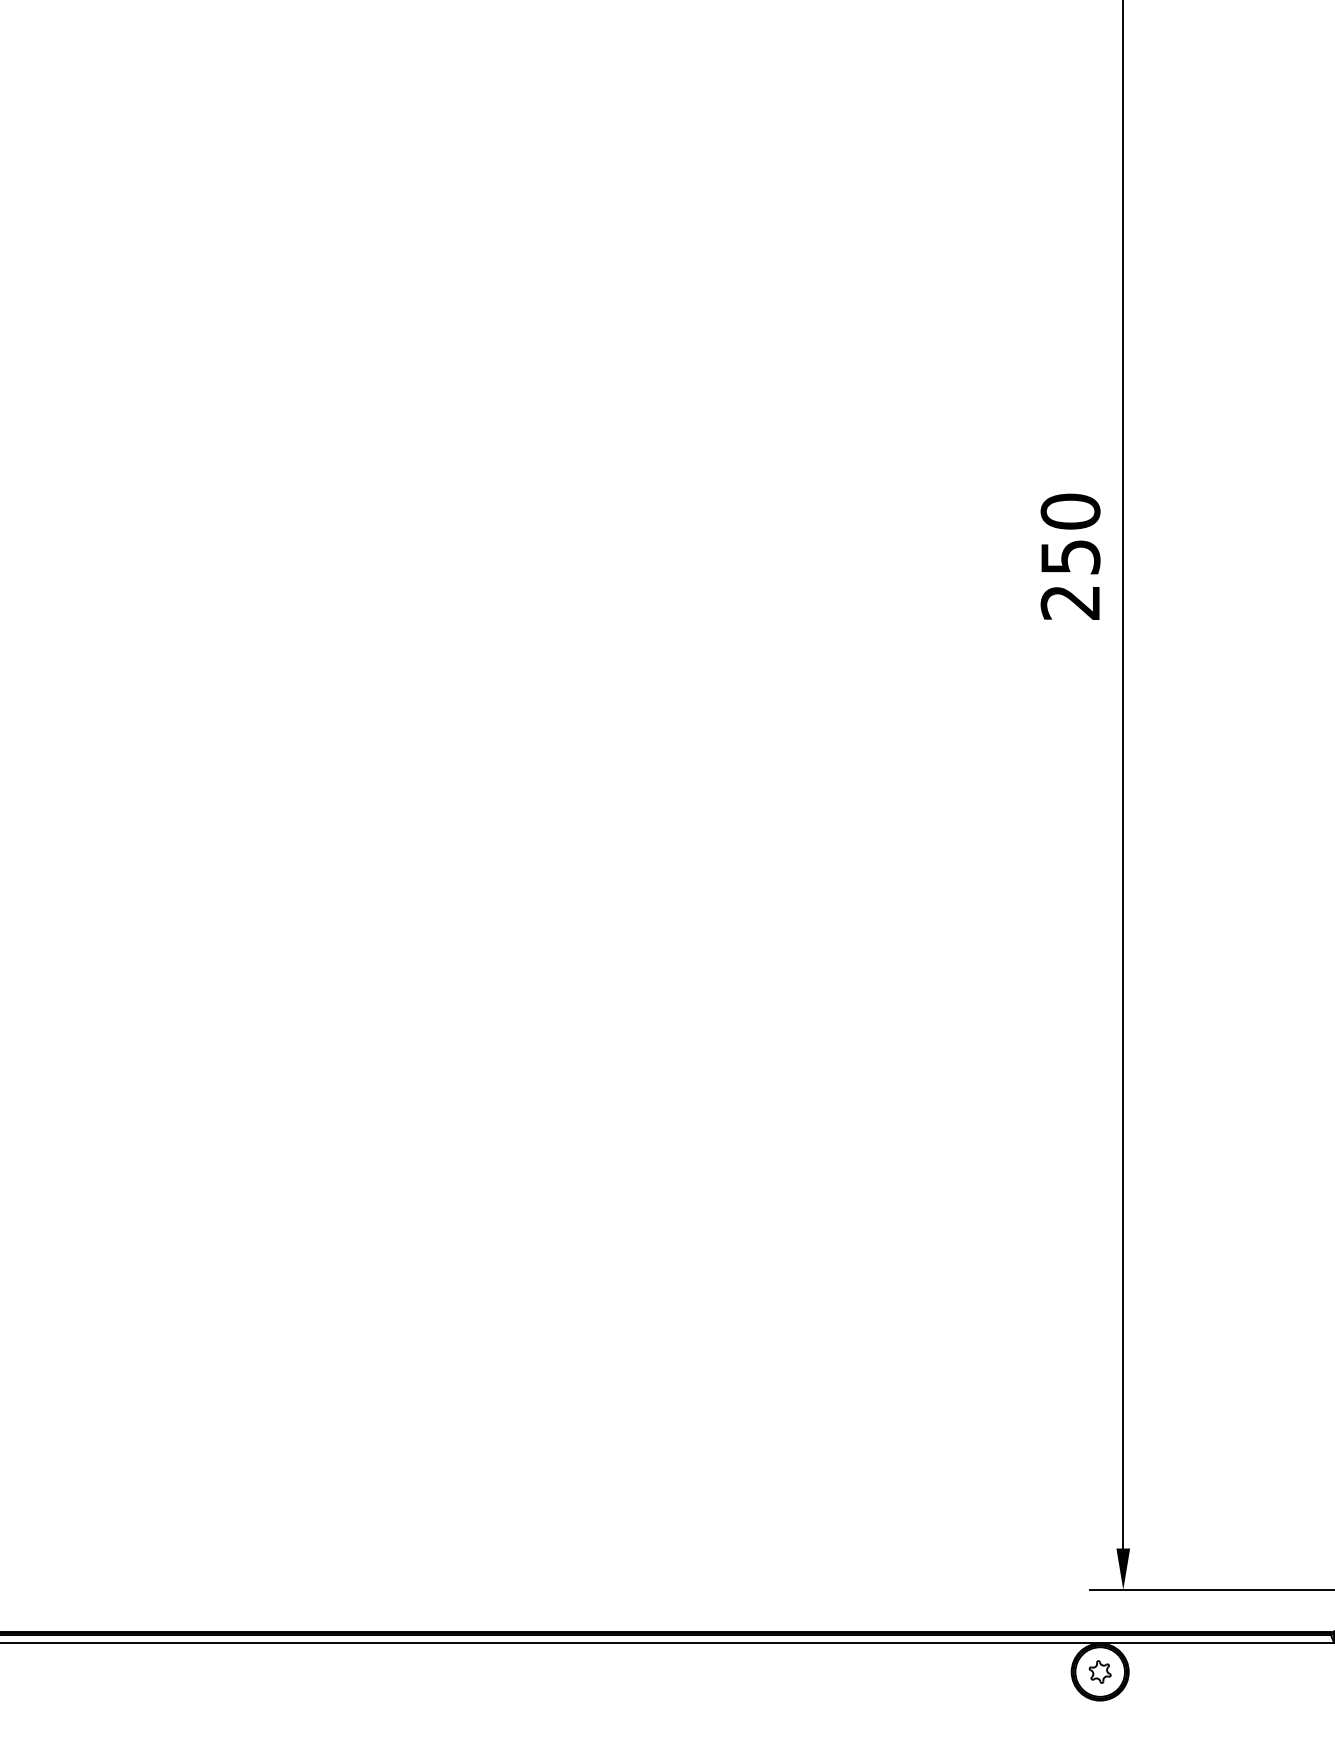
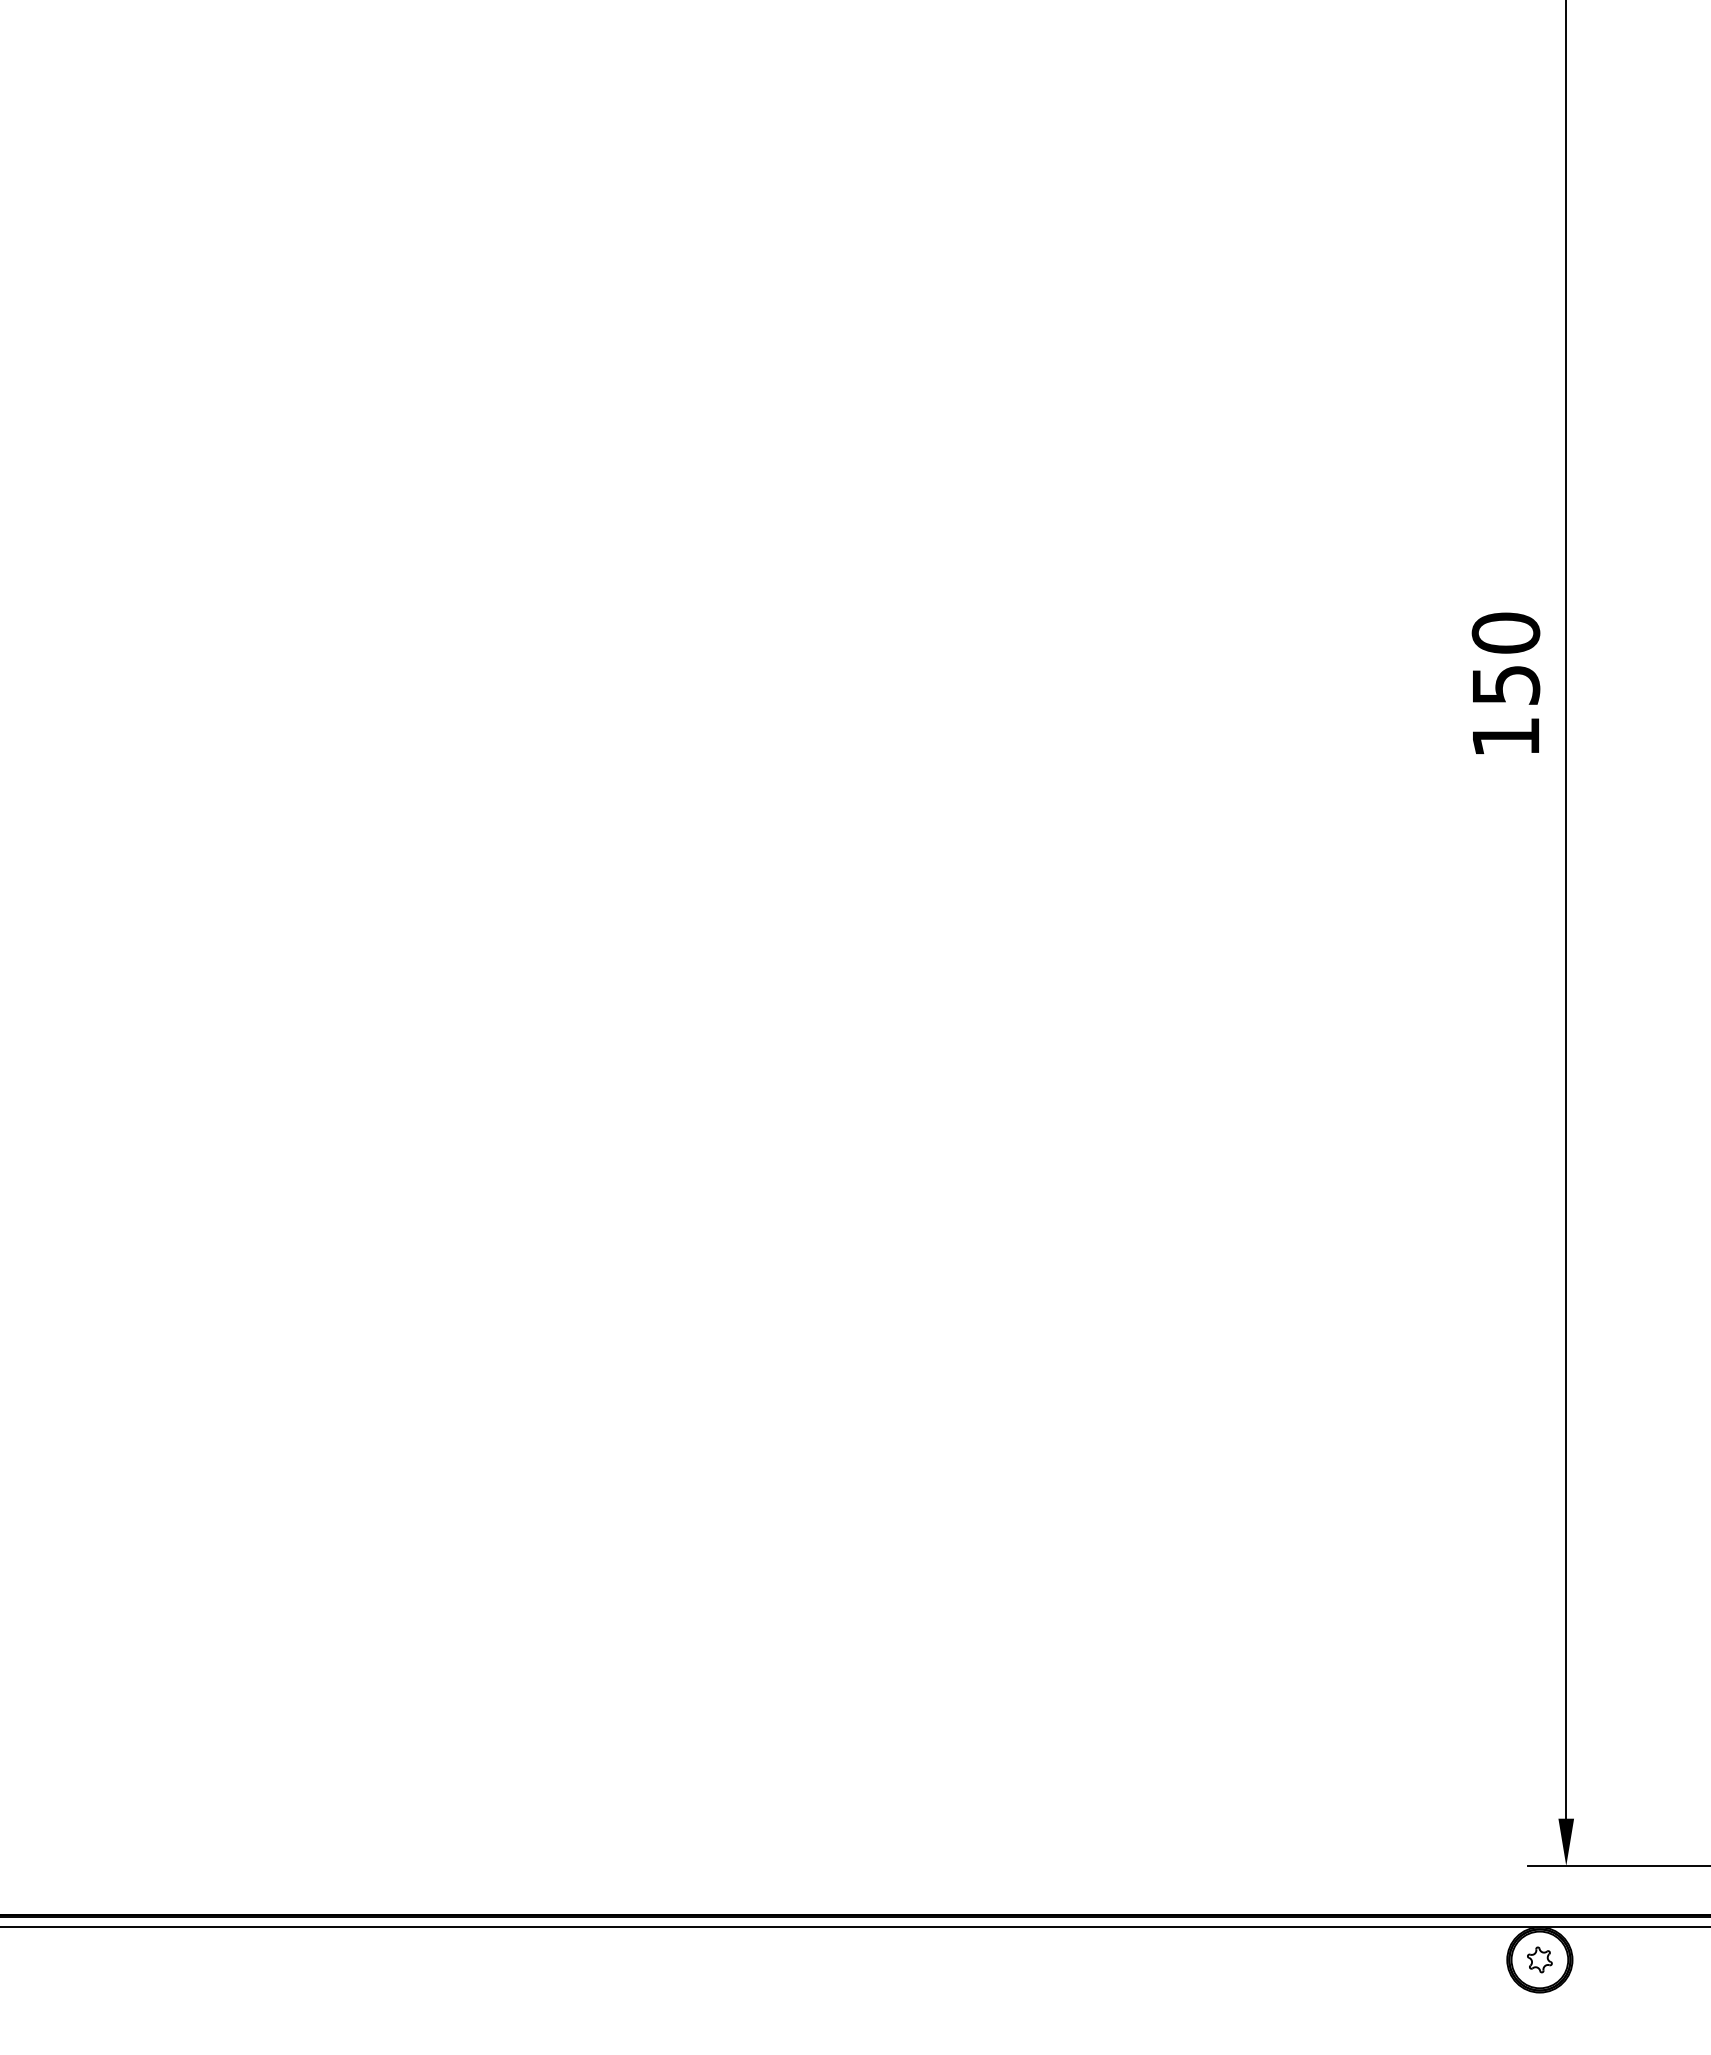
text: (1070, 602) -> (1505, 737), 250 -> 150

